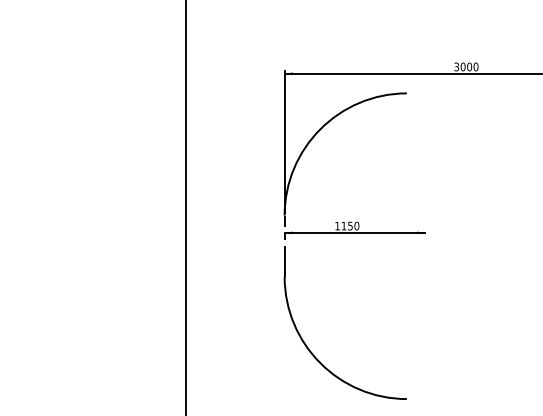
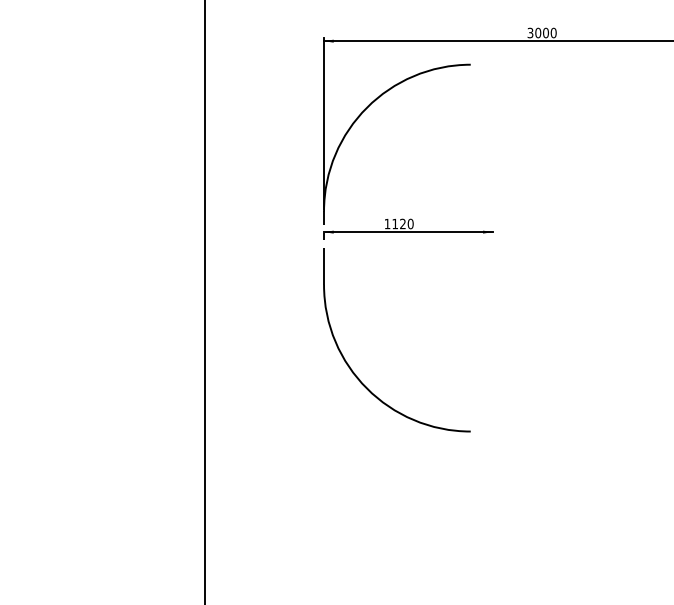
text: (350, 225) -> (402, 223), 1150 -> 1120

